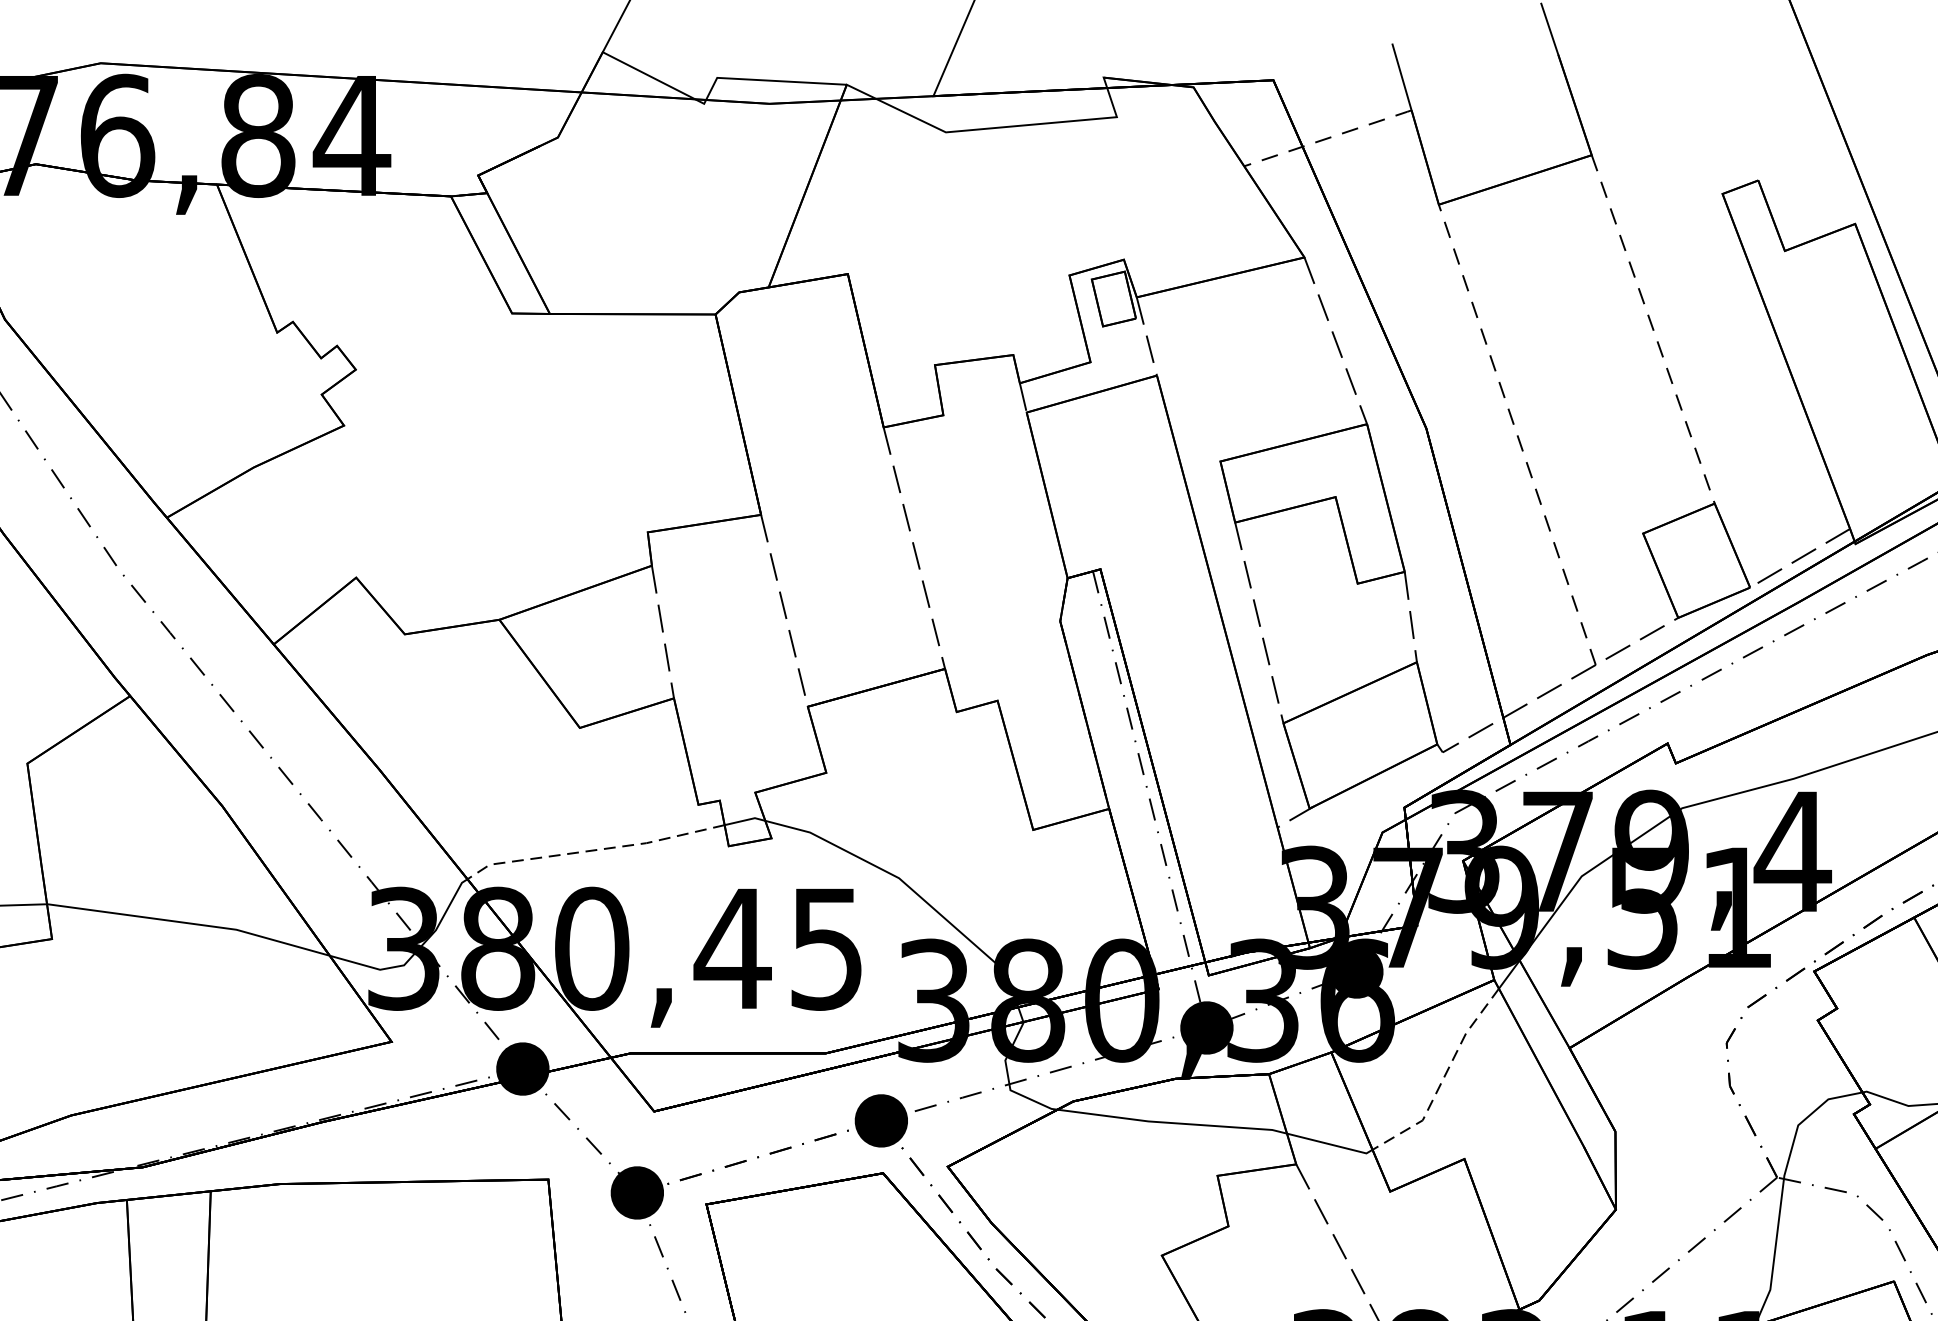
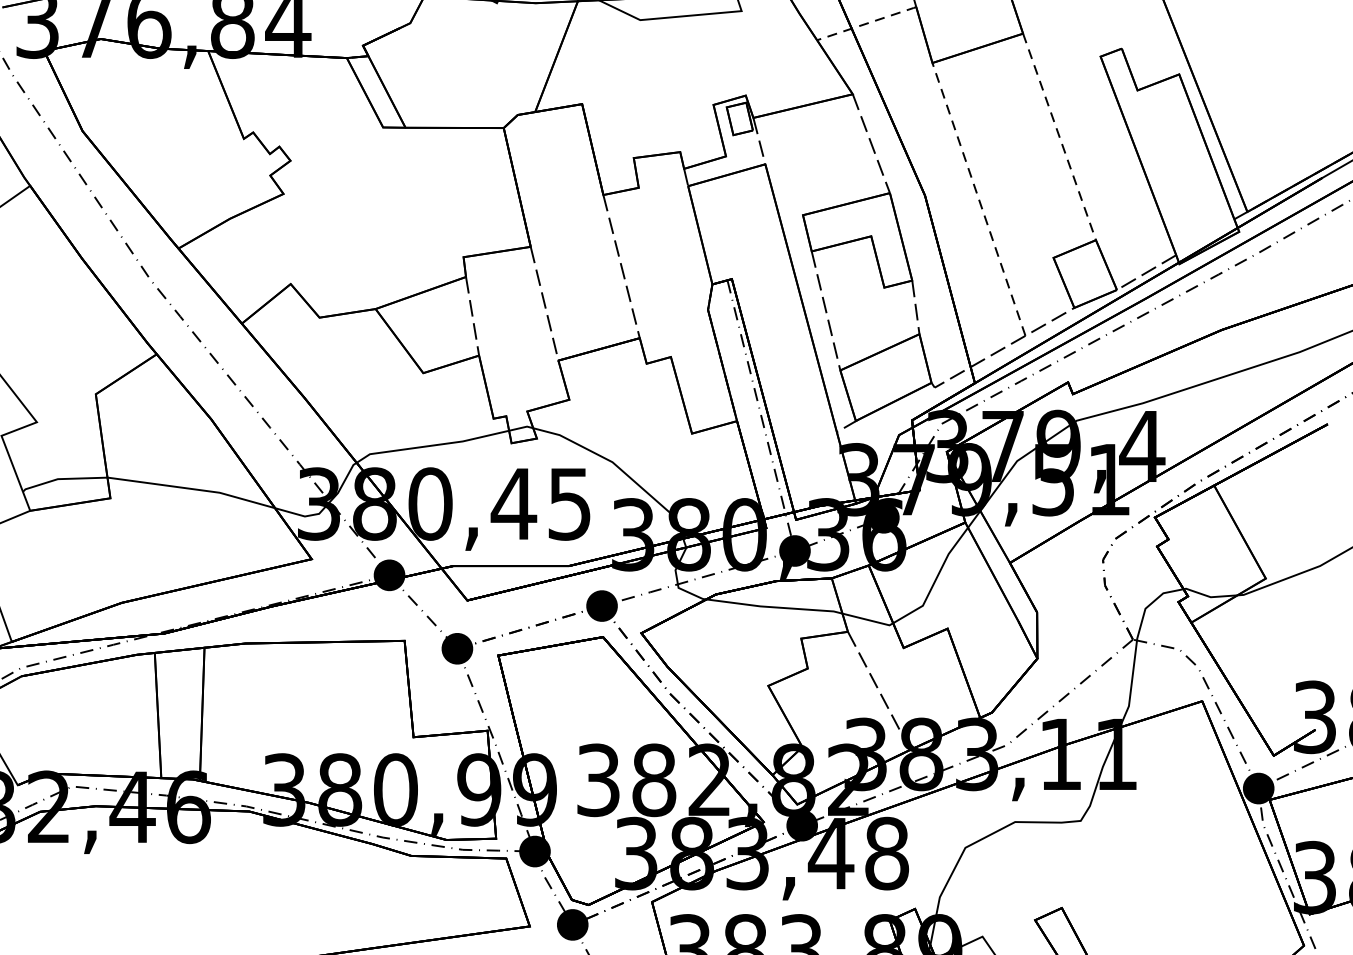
line: (595, 849) -> (432, 445), dashed -> solid
line: (1443, 1077) -> (935, 580), dashed -> solid

